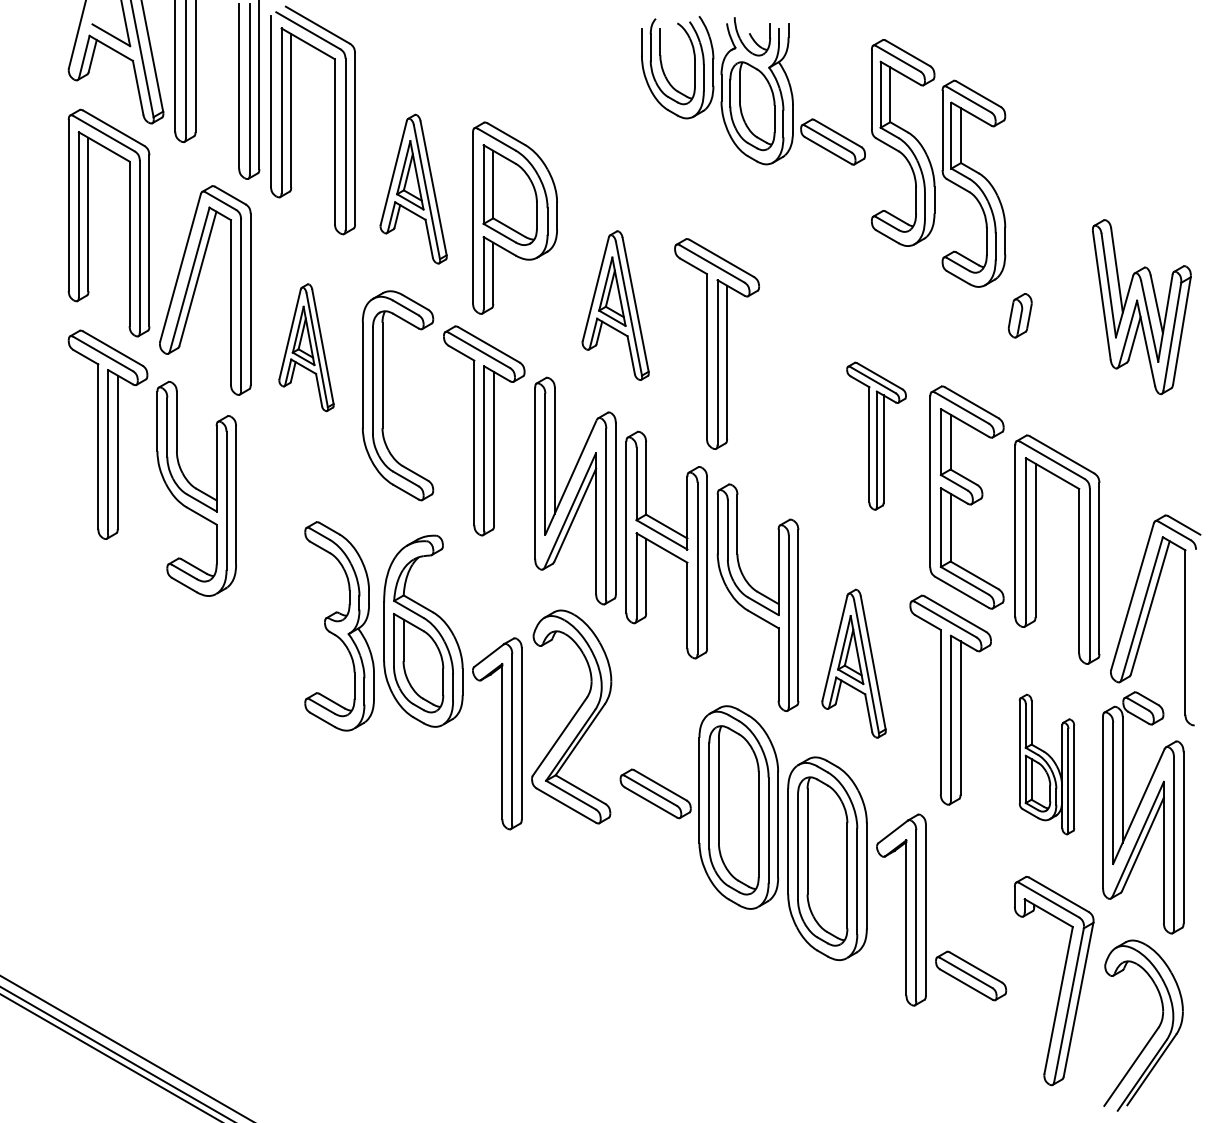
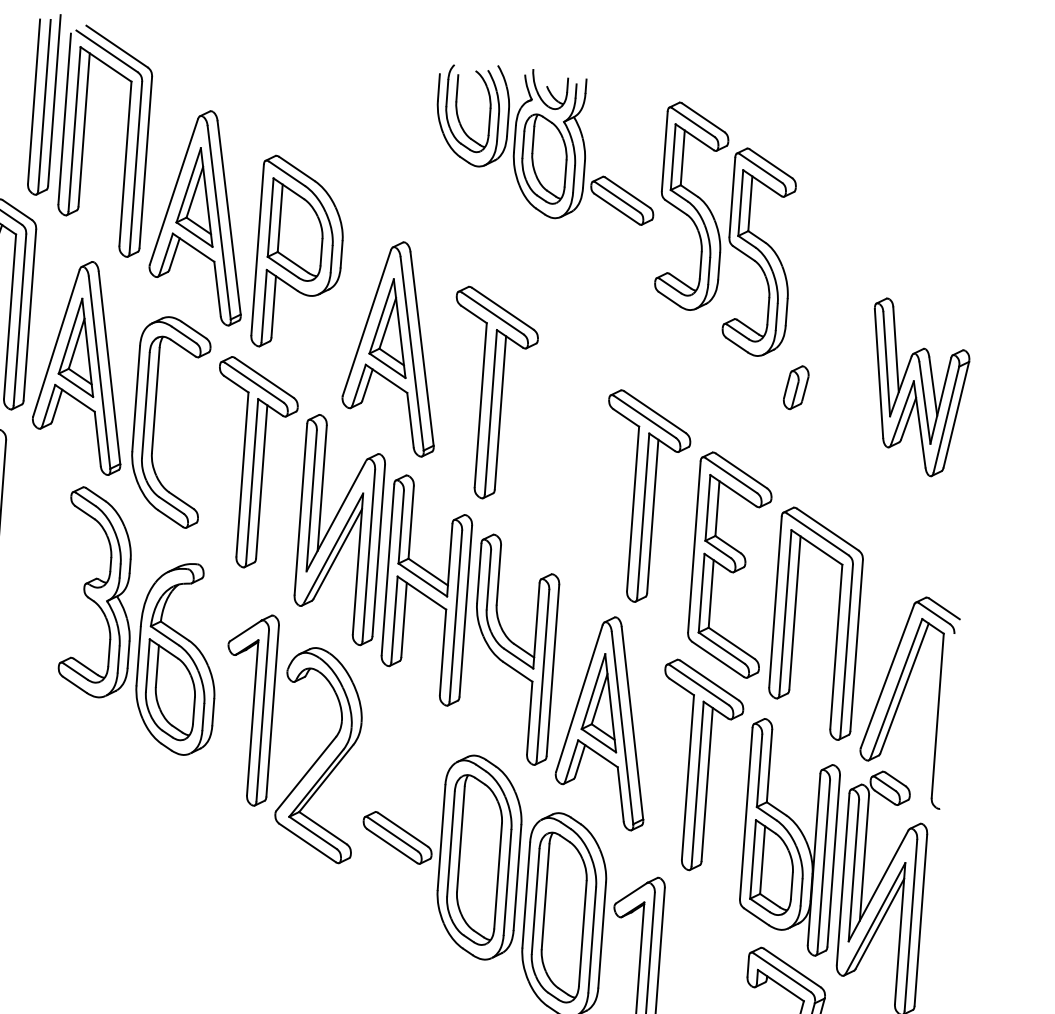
part: (413, 189) -> (200, 217), size x1.43
part: (615, 305) -> (393, 347), size x1.43
part: (306, 347) -> (82, 367), size x1.67
part: (876, 436) -> (644, 497), size x1.43
part: (339, 626) -> (98, 592), moved
part: (853, 663) -> (604, 722), size x1.43
part: (497, 733) -> (248, 709), moved
part: (1046, 764) -> (789, 837), size x1.67

